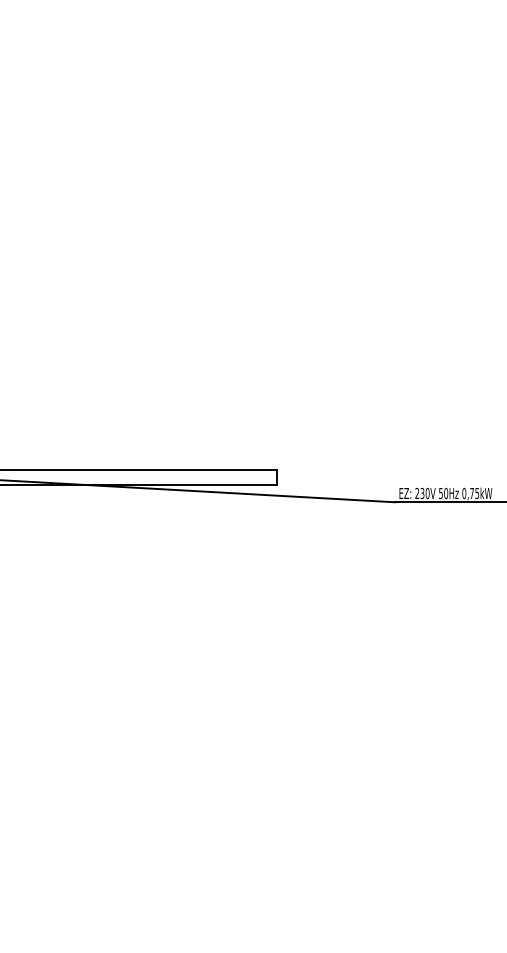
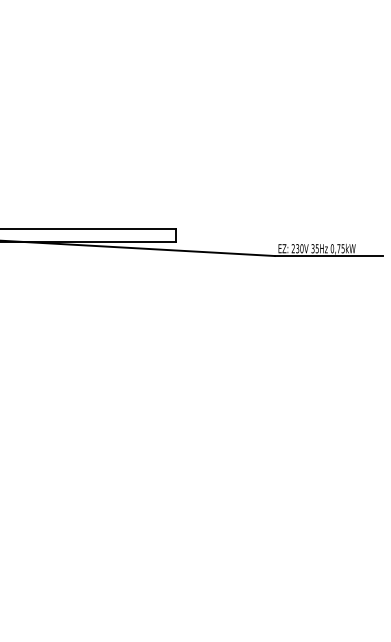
text: (443, 493) -> (315, 248), 50Hz -> 35Hz

